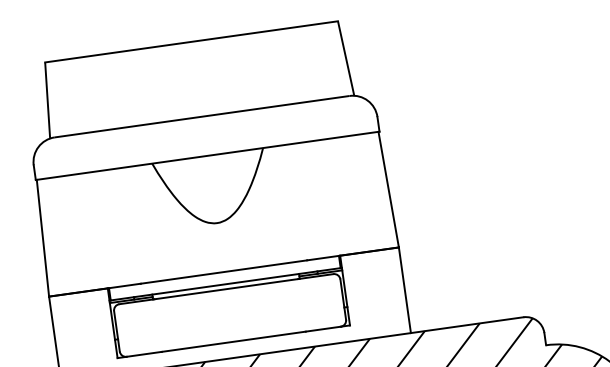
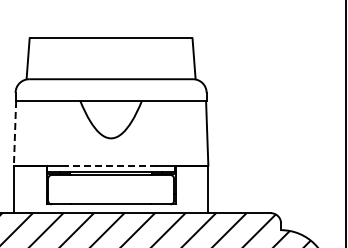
line: (43, 238) -> (15, 133), solid -> dashed
line: (222, 272) -> (110, 165), solid -> dashed

